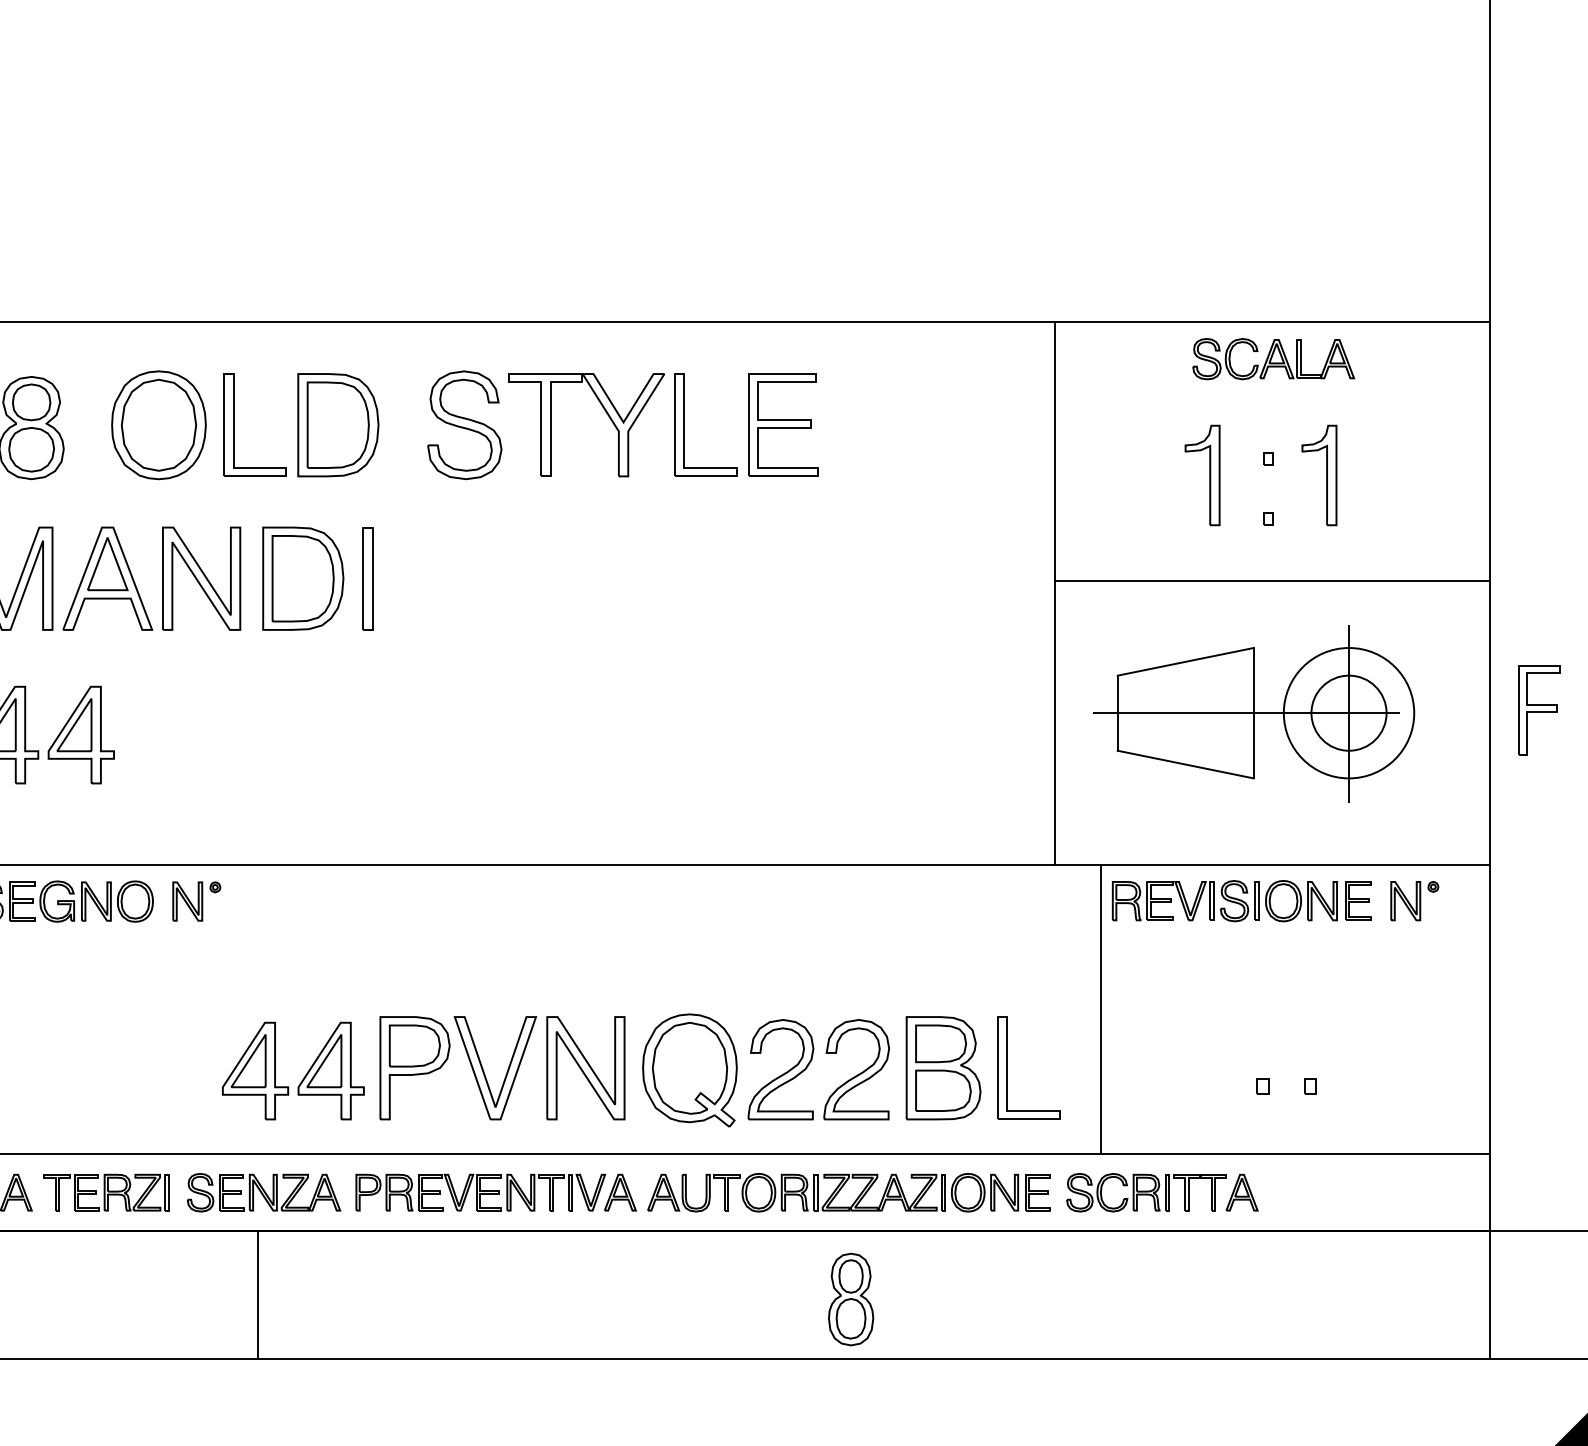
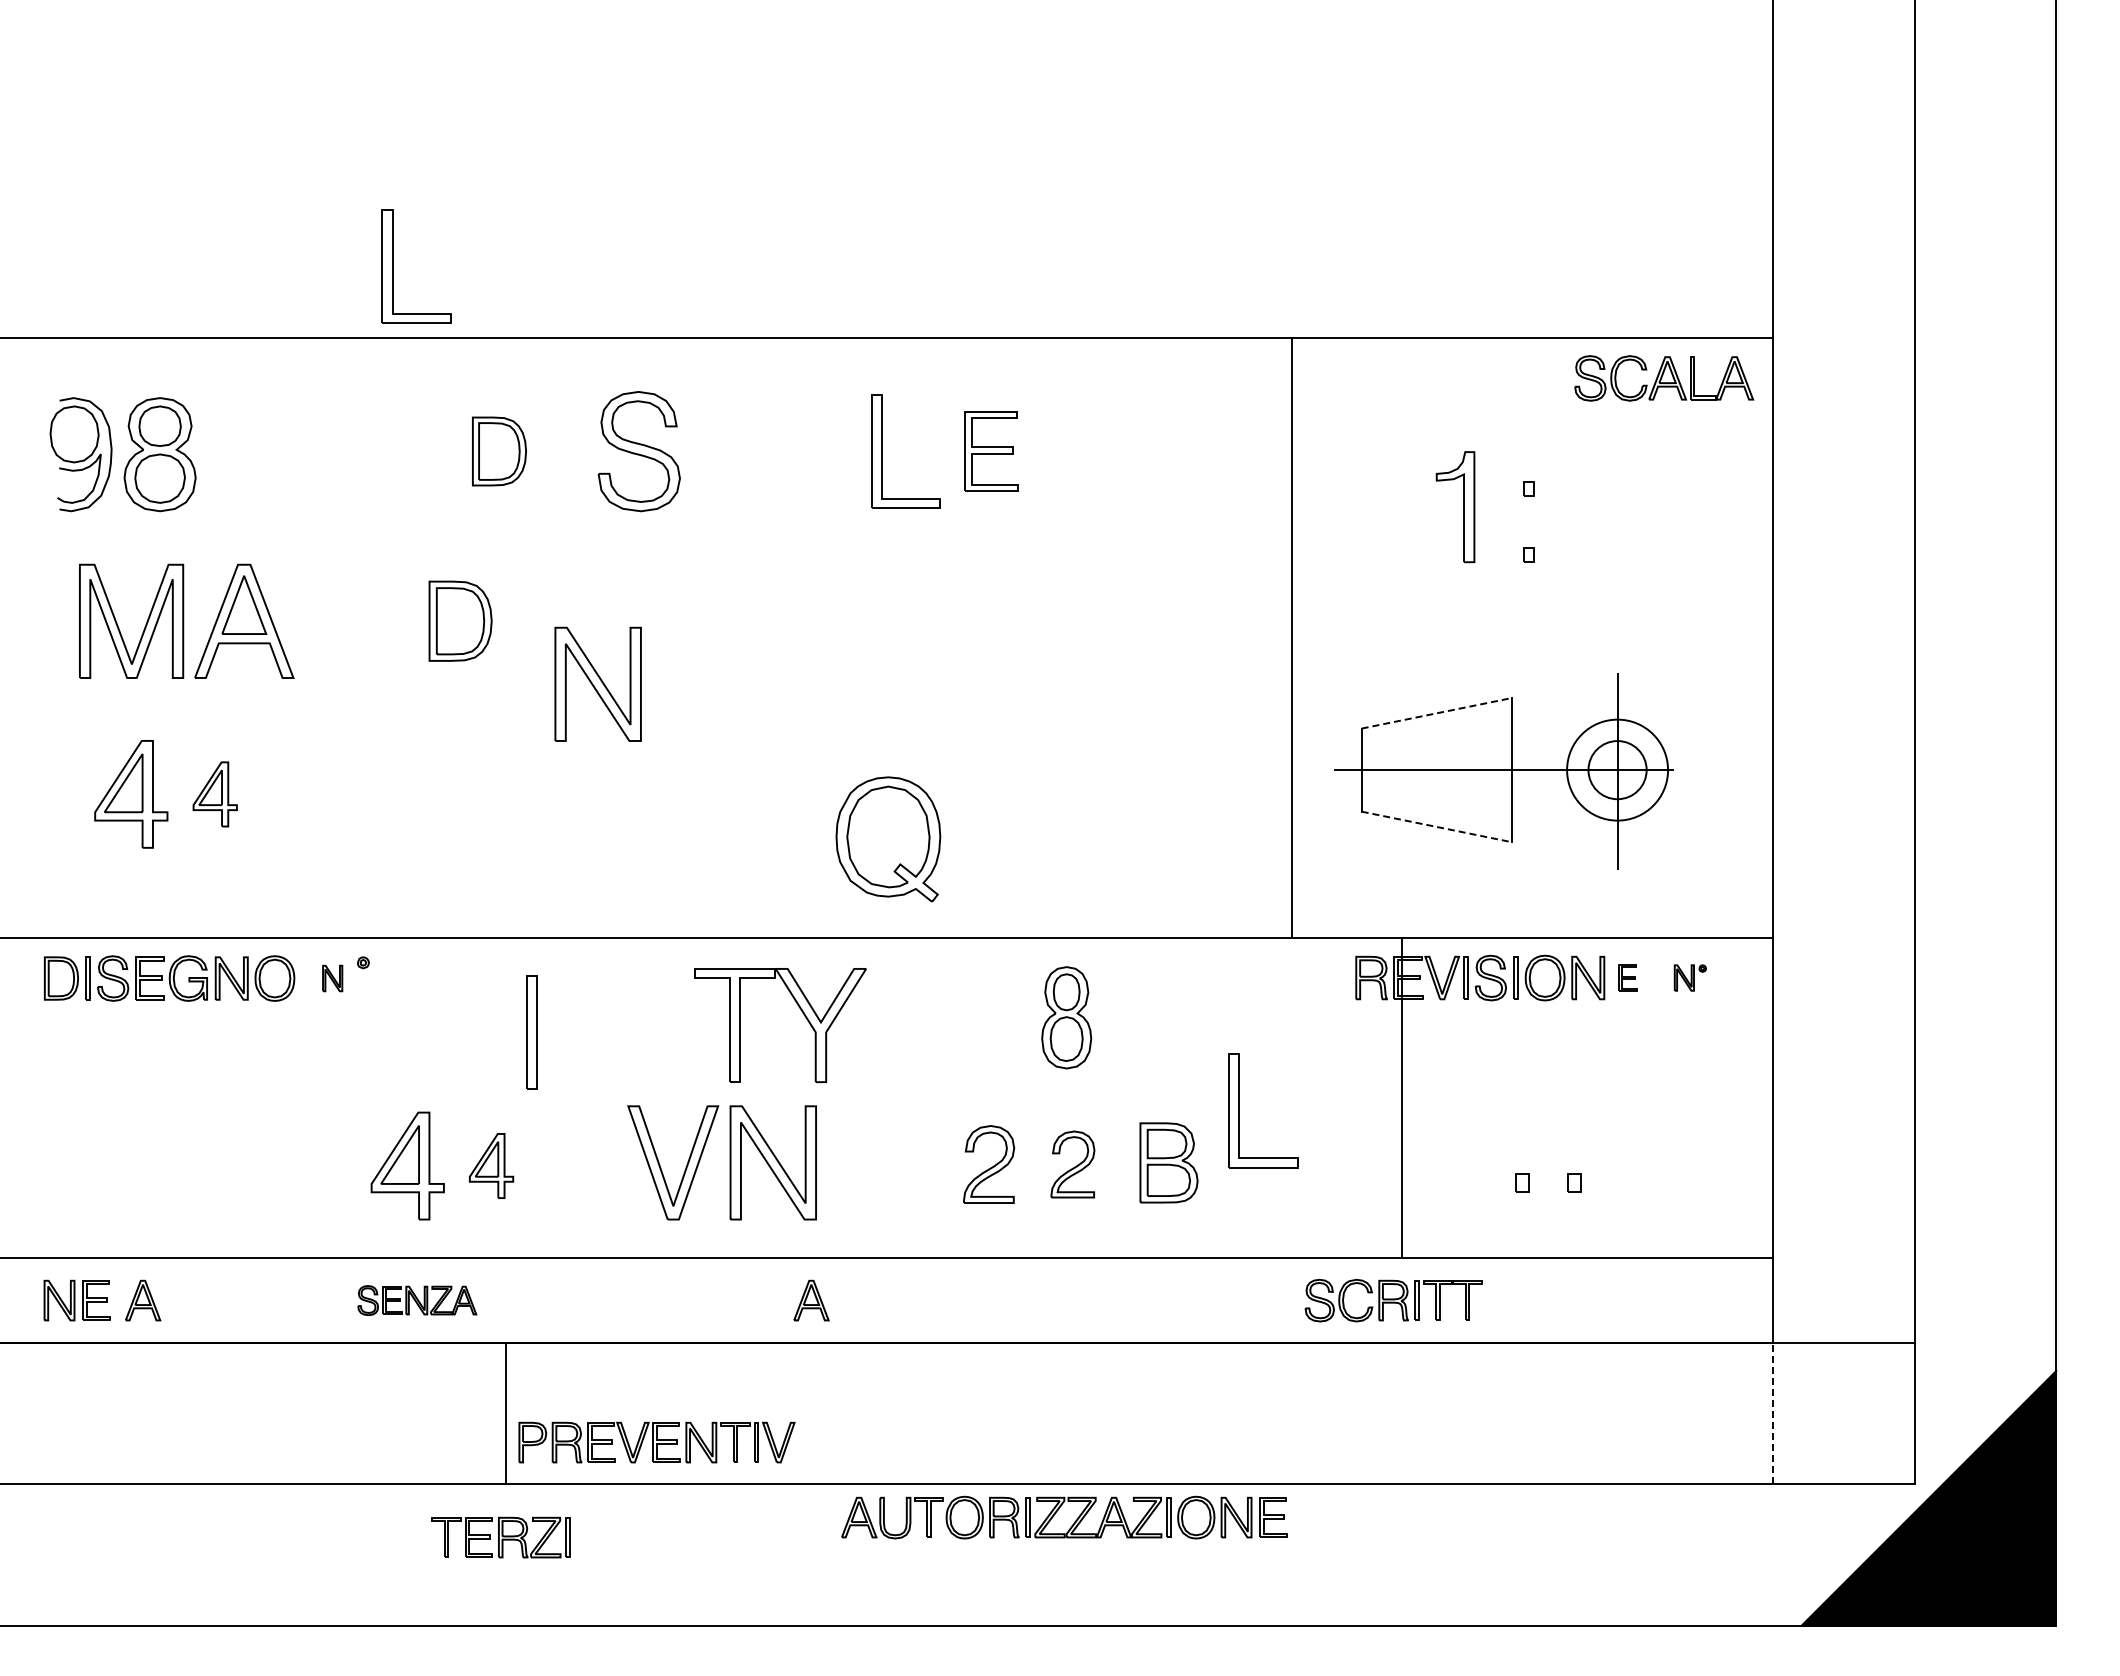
part: (1273, 359) -> (1664, 378), moved
part: (605, 411) -> (800, 1010), moved
part: (158, 425) -> (300, 451), removed
part: (234, 425) -> (393, 266), moved
part: (338, 425) -> (499, 451), size x0.6
part: (783, 425) -> (991, 451), size x0.7
part: (1326, 475) -> (1592, 507), removed
part: (201, 577) -> (597, 683), moved
part: (303, 577) -> (460, 620), size x0.7
part: (367, 578) -> (531, 1032), moved
line: (1272, 581) -> (1532, 624), removed
line: (1185, 662) -> (1436, 713), solid -> dashed
part: (1539, 710) -> (1828, 767), removed
circle: (1348, 712) -> (1617, 769), size x0.7
circle: (1348, 713) -> (1617, 770), size x0.7
part: (81, 735) -> (215, 794), size x0.6
line: (1185, 764) -> (1436, 826), solid -> dashed
part: (1358, 900) -> (1627, 977), size x0.6
part: (1414, 900) -> (1690, 977), size x0.6
part: (187, 901) -> (332, 978), size x0.6
line: (1101, 1009) -> (1402, 1097), moved
part: (415, 1067) -> (584, 1162), removed
part: (943, 1067) -> (1168, 1162), size x0.7
part: (1007, 1067) -> (1239, 1110), moved
part: (780, 1069) -> (988, 1164), size x0.7
part: (856, 1069) -> (1072, 1164), size x0.6
part: (331, 1070) -> (491, 1165), size x0.6
part: (690, 1070) -> (888, 839), moved
part: (841, 1188) -> (1056, 1513), moved
part: (106, 1192) -> (500, 1537), moved
part: (264, 1192) -> (417, 1300), size x0.7
part: (480, 1192) -> (656, 1442), moved
part: (1242, 1192) -> (1499, 1300), removed
line: (258, 1294) -> (506, 1413), moved
line: (1489, 1294) -> (1773, 1413), solid -> dashed
part: (850, 1299) -> (1066, 1017), moved

